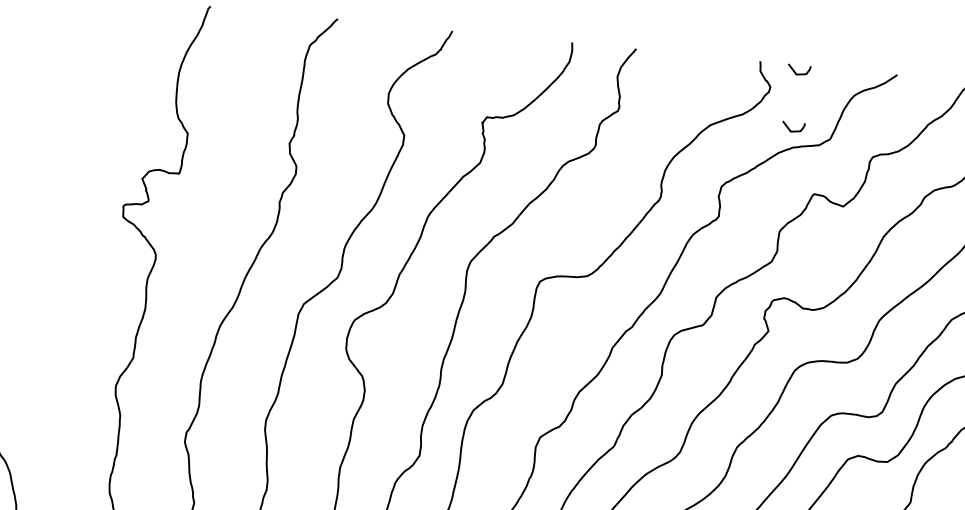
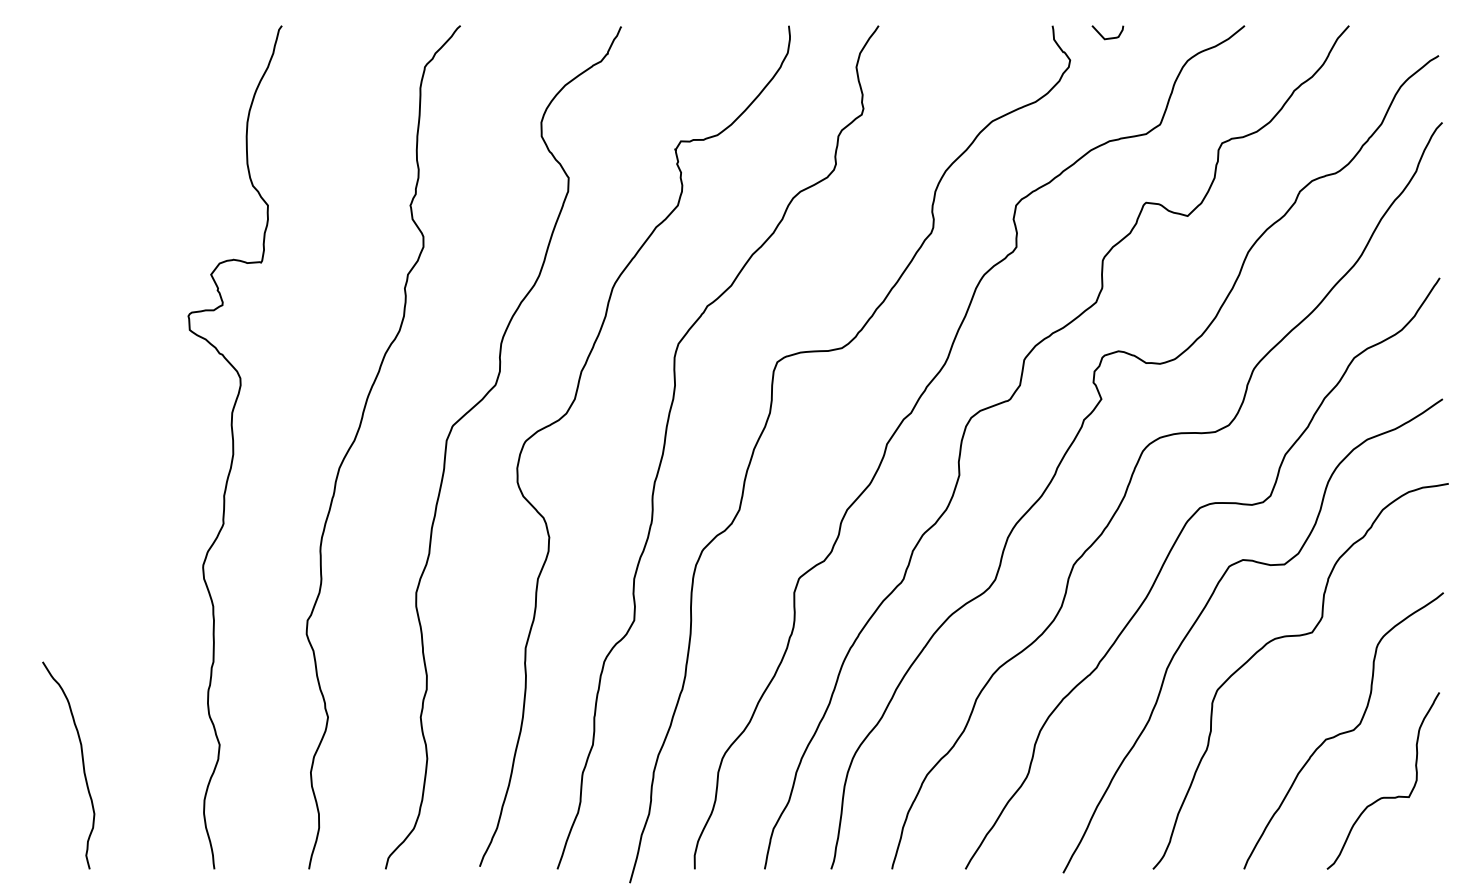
curve: (793, 130) -> (1108, 117), removed

